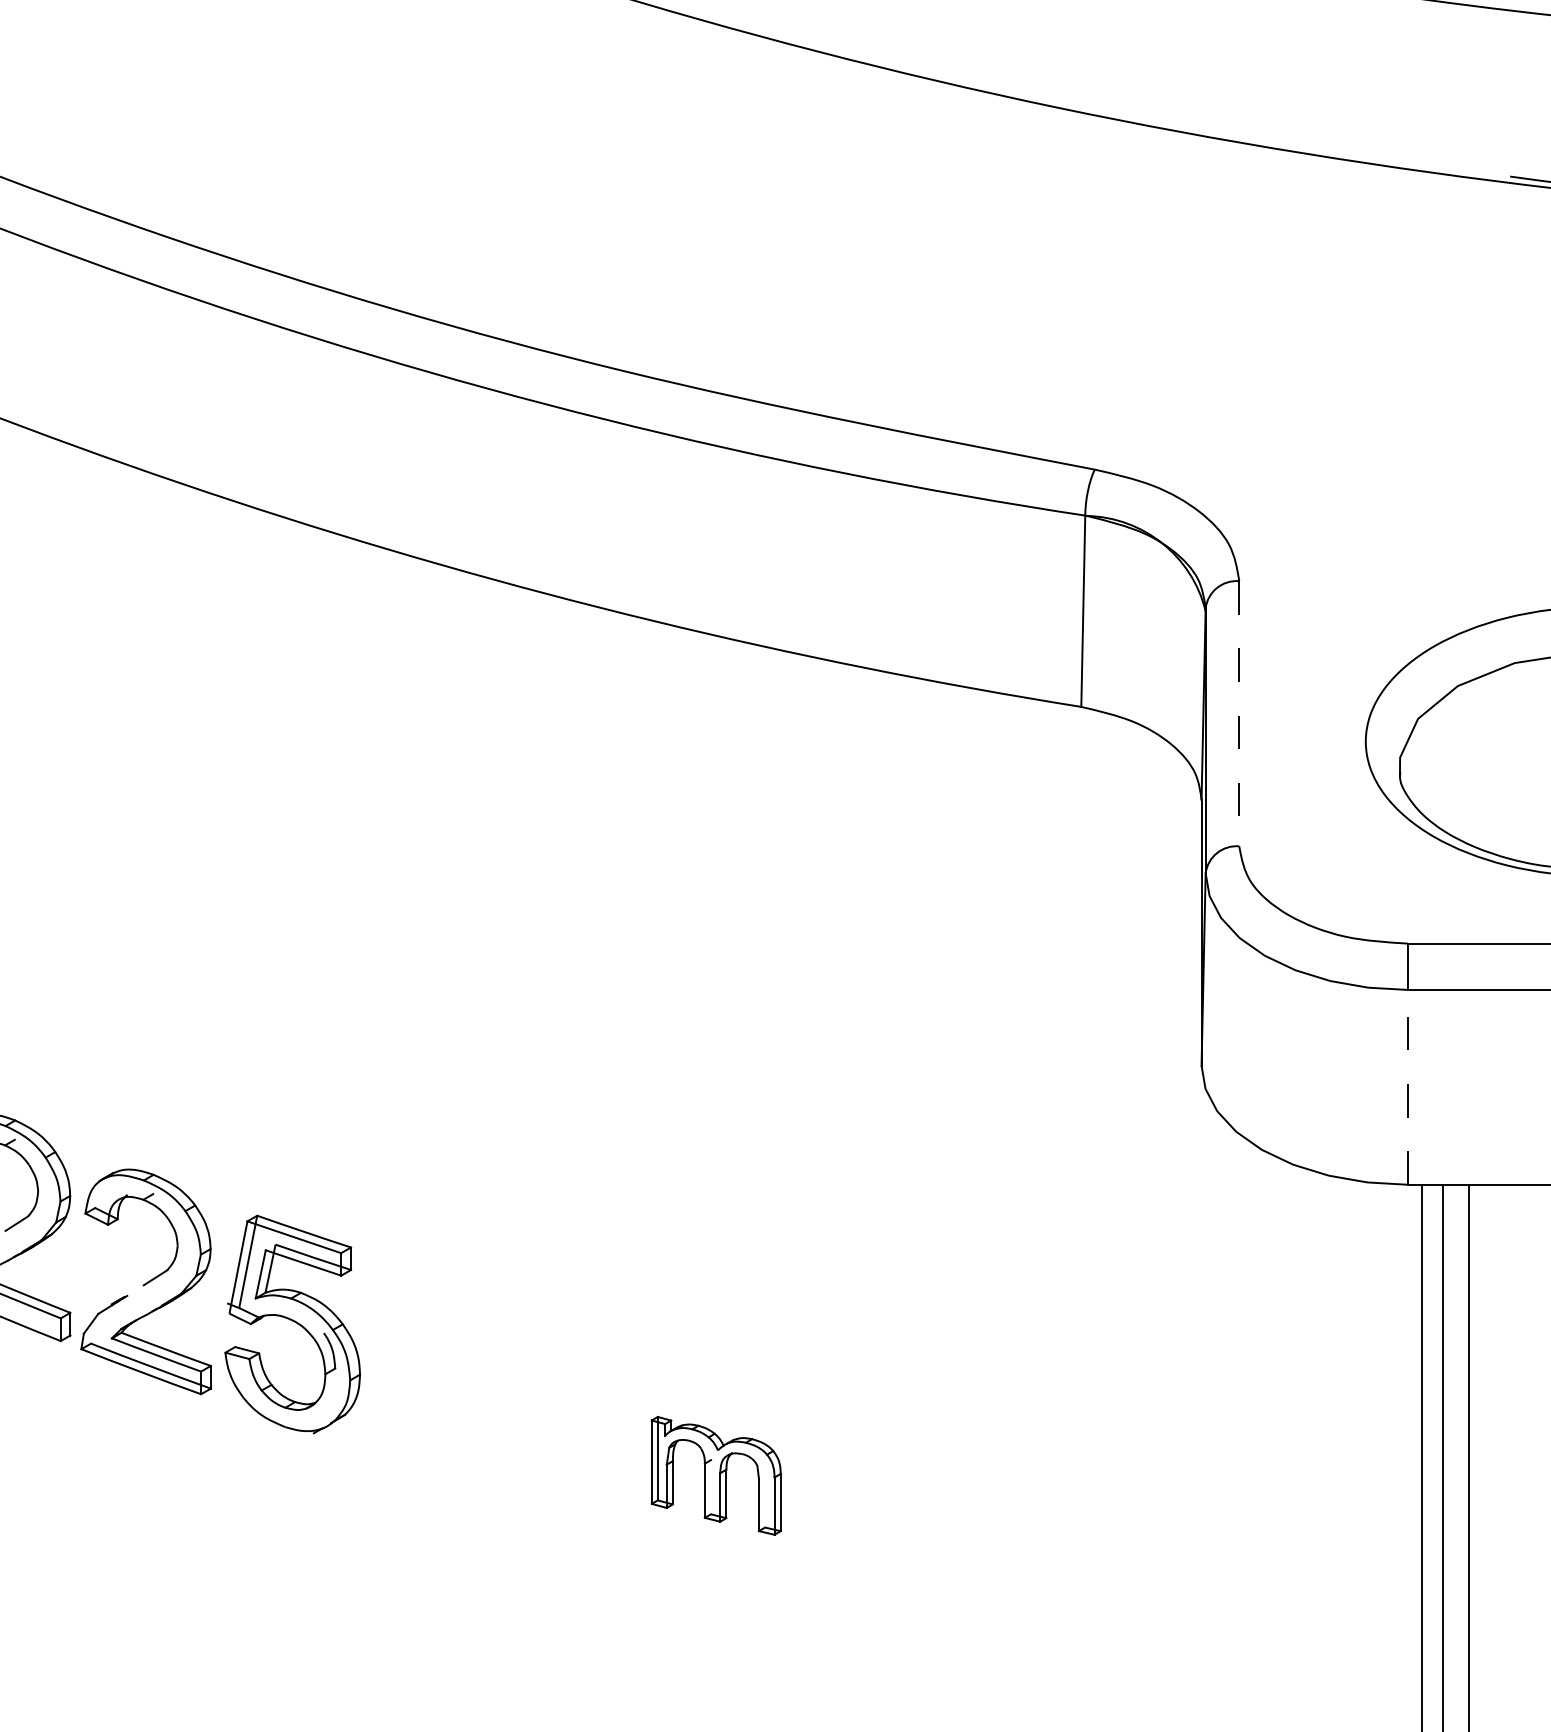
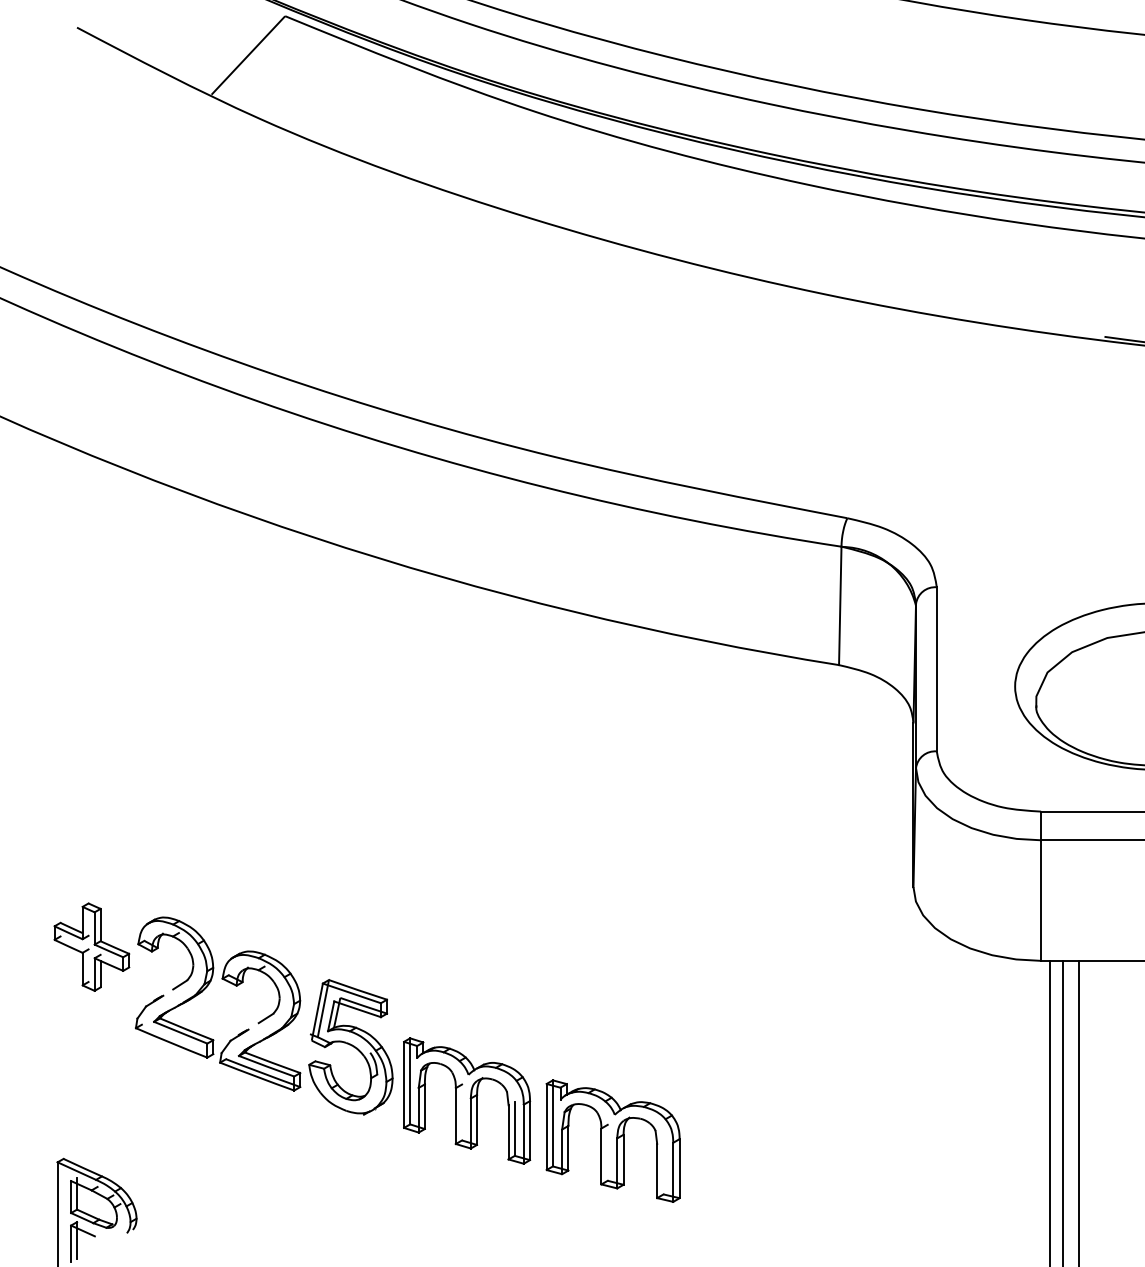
line: (1238, 714) -> (936, 669), dashed -> solid
line: (1408, 1087) -> (1041, 900), dashed -> solid
part: (481, 1410) -> (467, 1100), added
part: (715, 1474) -> (612, 1140), size x1.67

